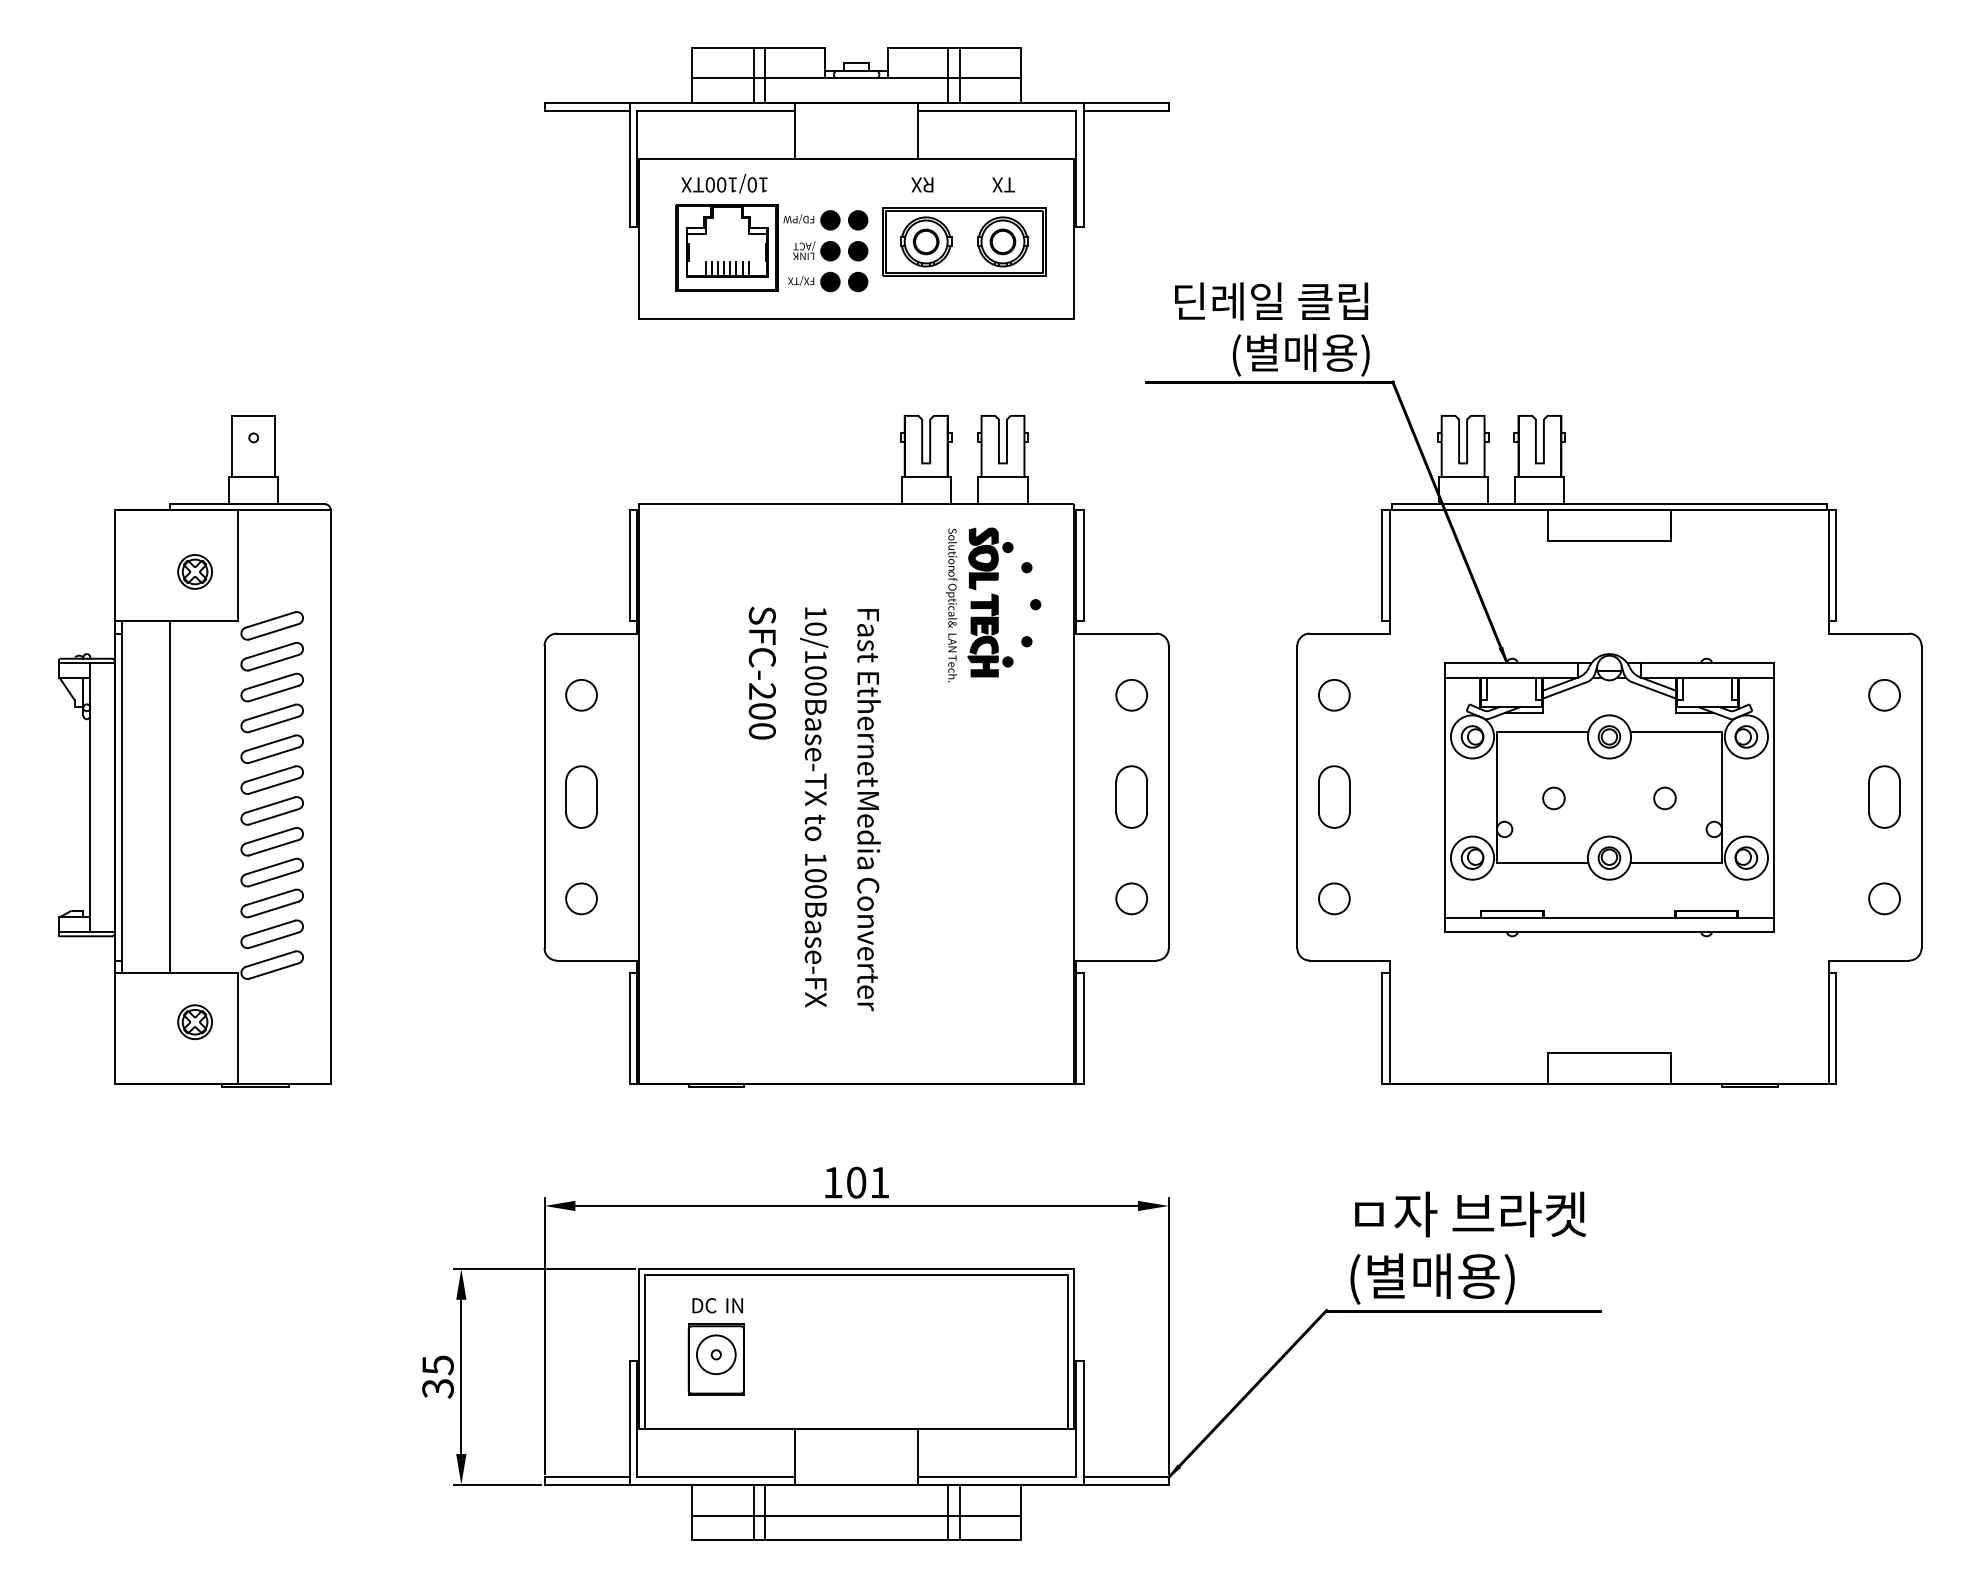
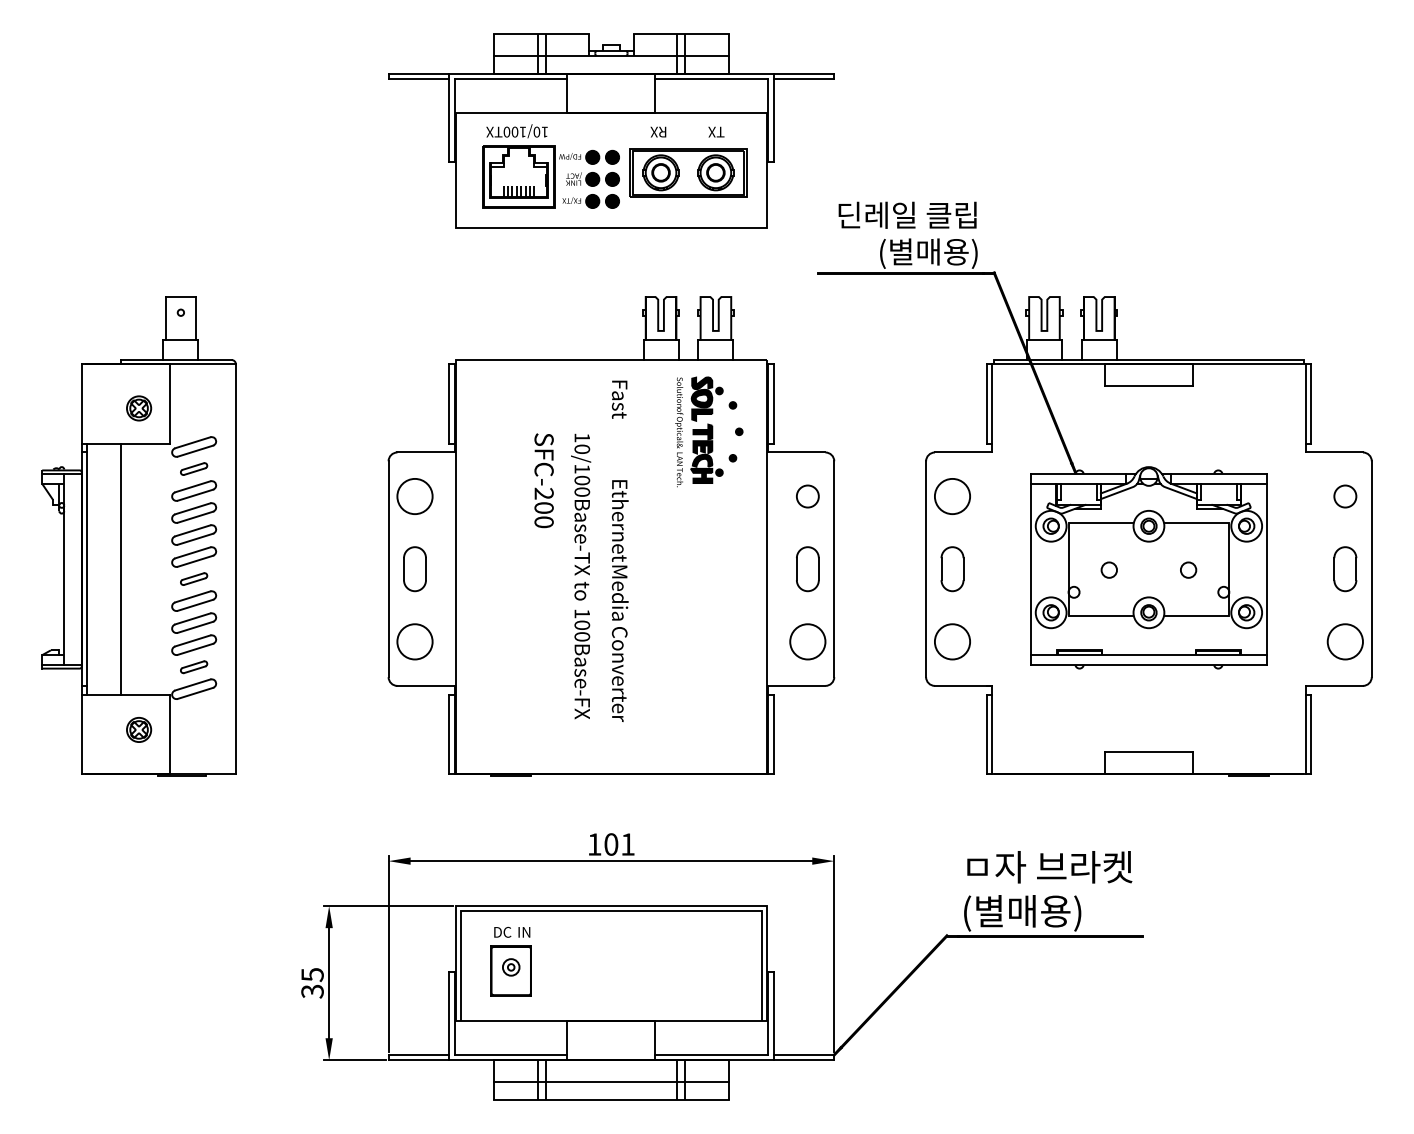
text: (867, 635) -> (619, 399), moved
part: (271, 656) -> (193, 468), size x0.6
circle: (581, 694) -> (414, 495), size x1.6
circle: (1333, 694) -> (951, 495), size x1.6
part: (271, 810) -> (193, 578), size x0.6
circle: (581, 898) -> (414, 641), size x1.6
circle: (1131, 898) -> (807, 641), size x1.6
circle: (1333, 898) -> (951, 641), size x1.6
circle: (1884, 898) -> (1345, 641), size x1.6
part: (271, 934) -> (193, 667), size x0.6
circle: (715, 1354) -> (510, 967), size x0.6

